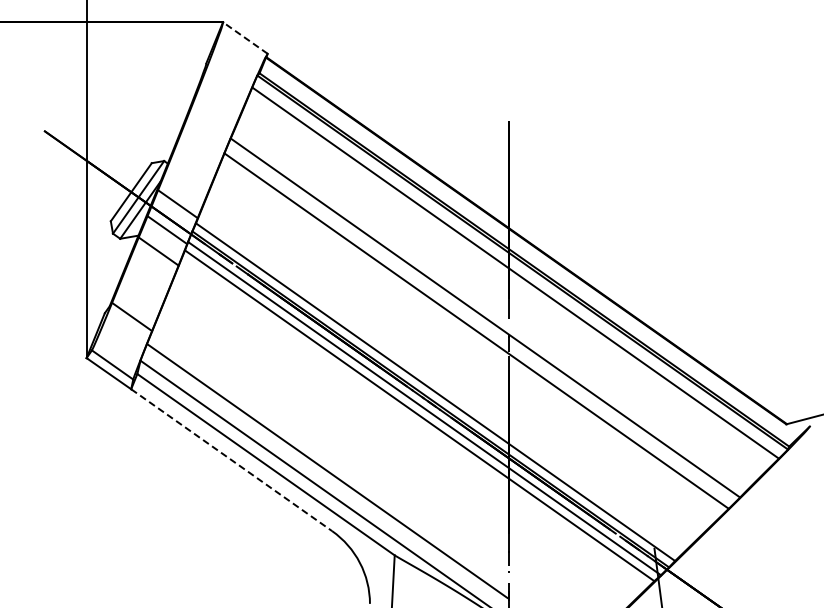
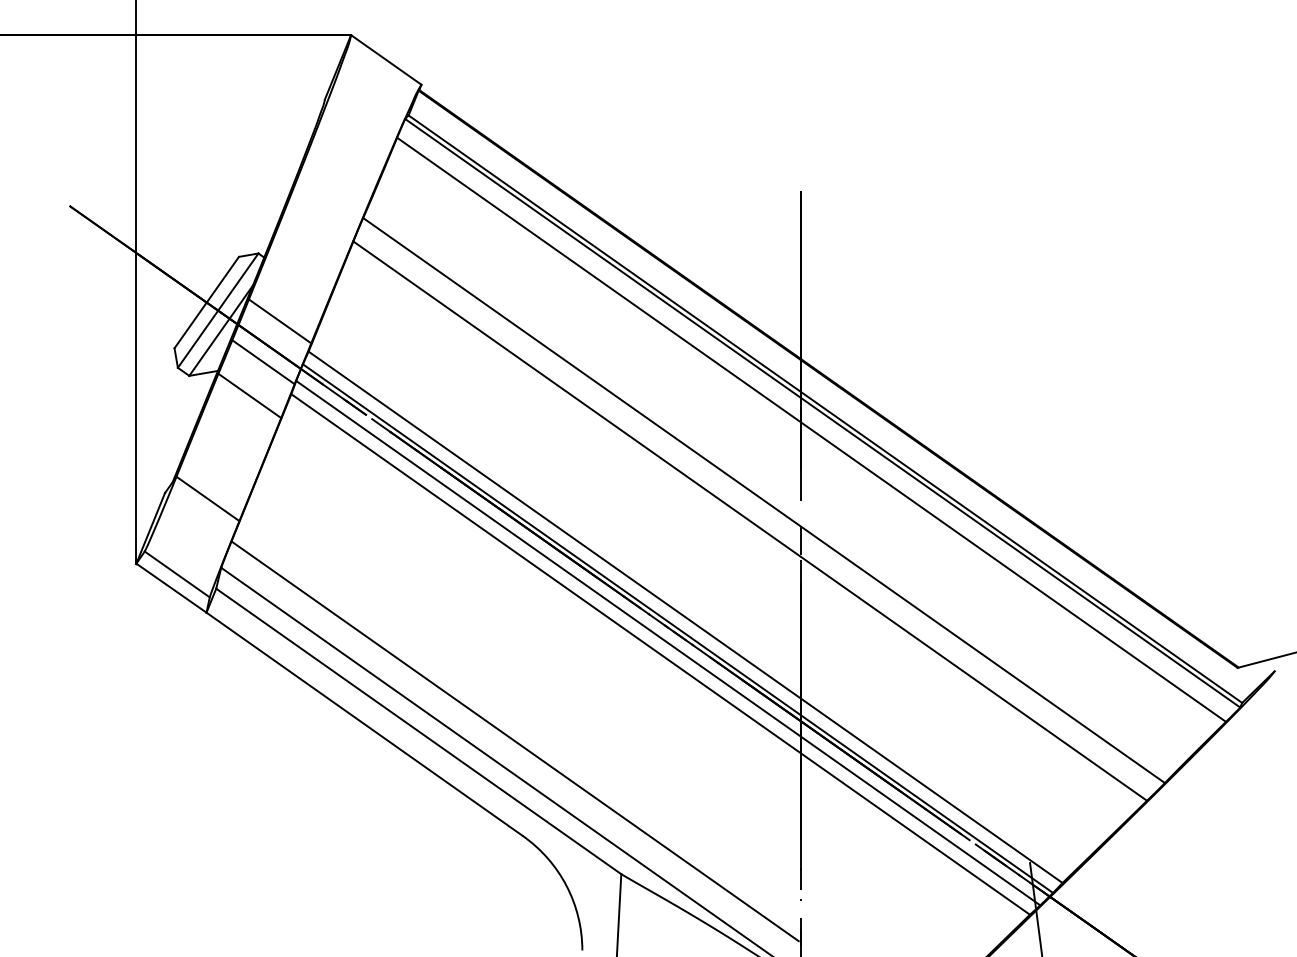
line: (245, 37) -> (386, 59), dashed -> solid
line: (232, 460) -> (365, 724), dashed -> solid

